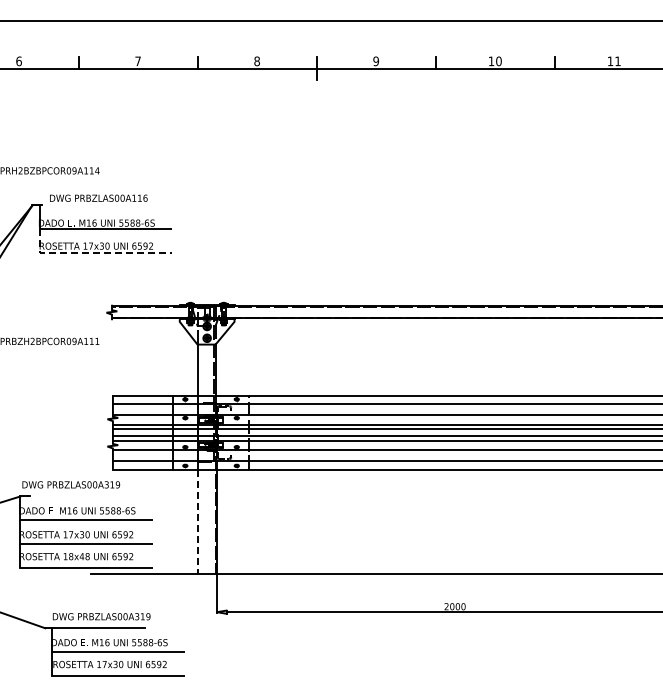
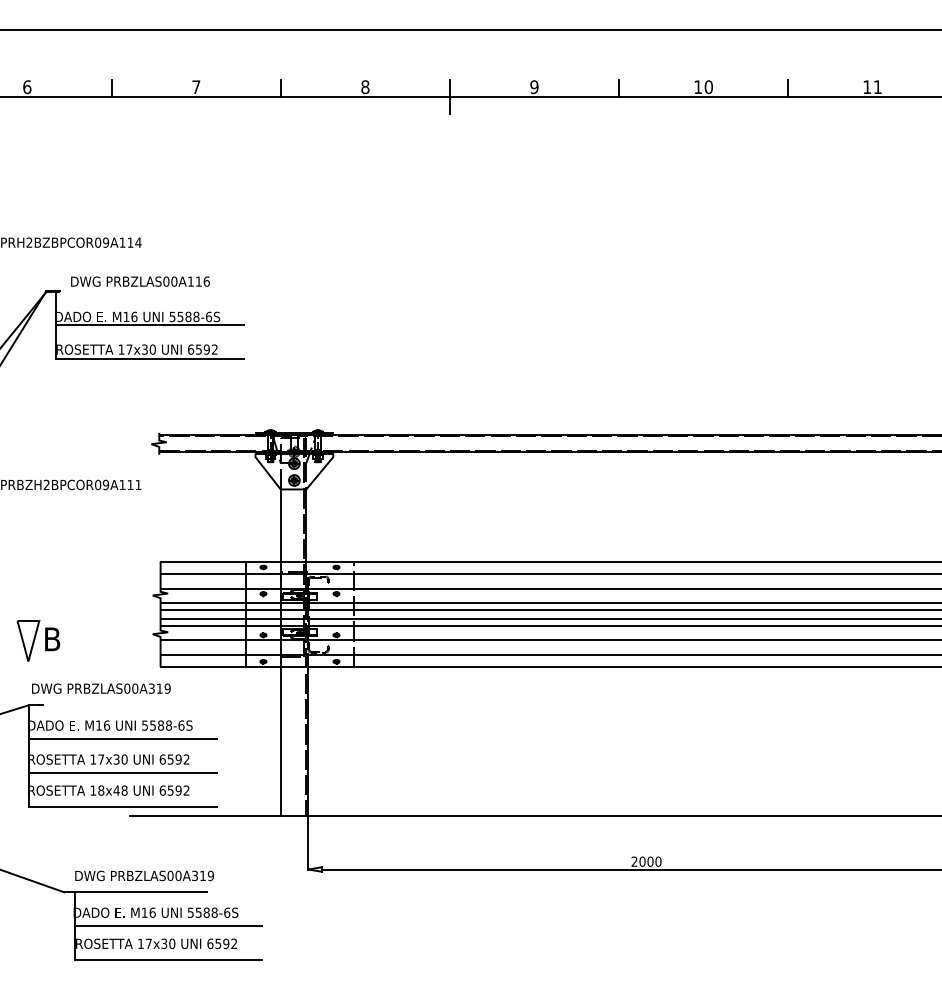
line: (93, 253) -> (132, 360), dashed -> solid
part: (26, 450) -> (37, 639), added
line: (197, 522) -> (280, 742), dashed -> solid

